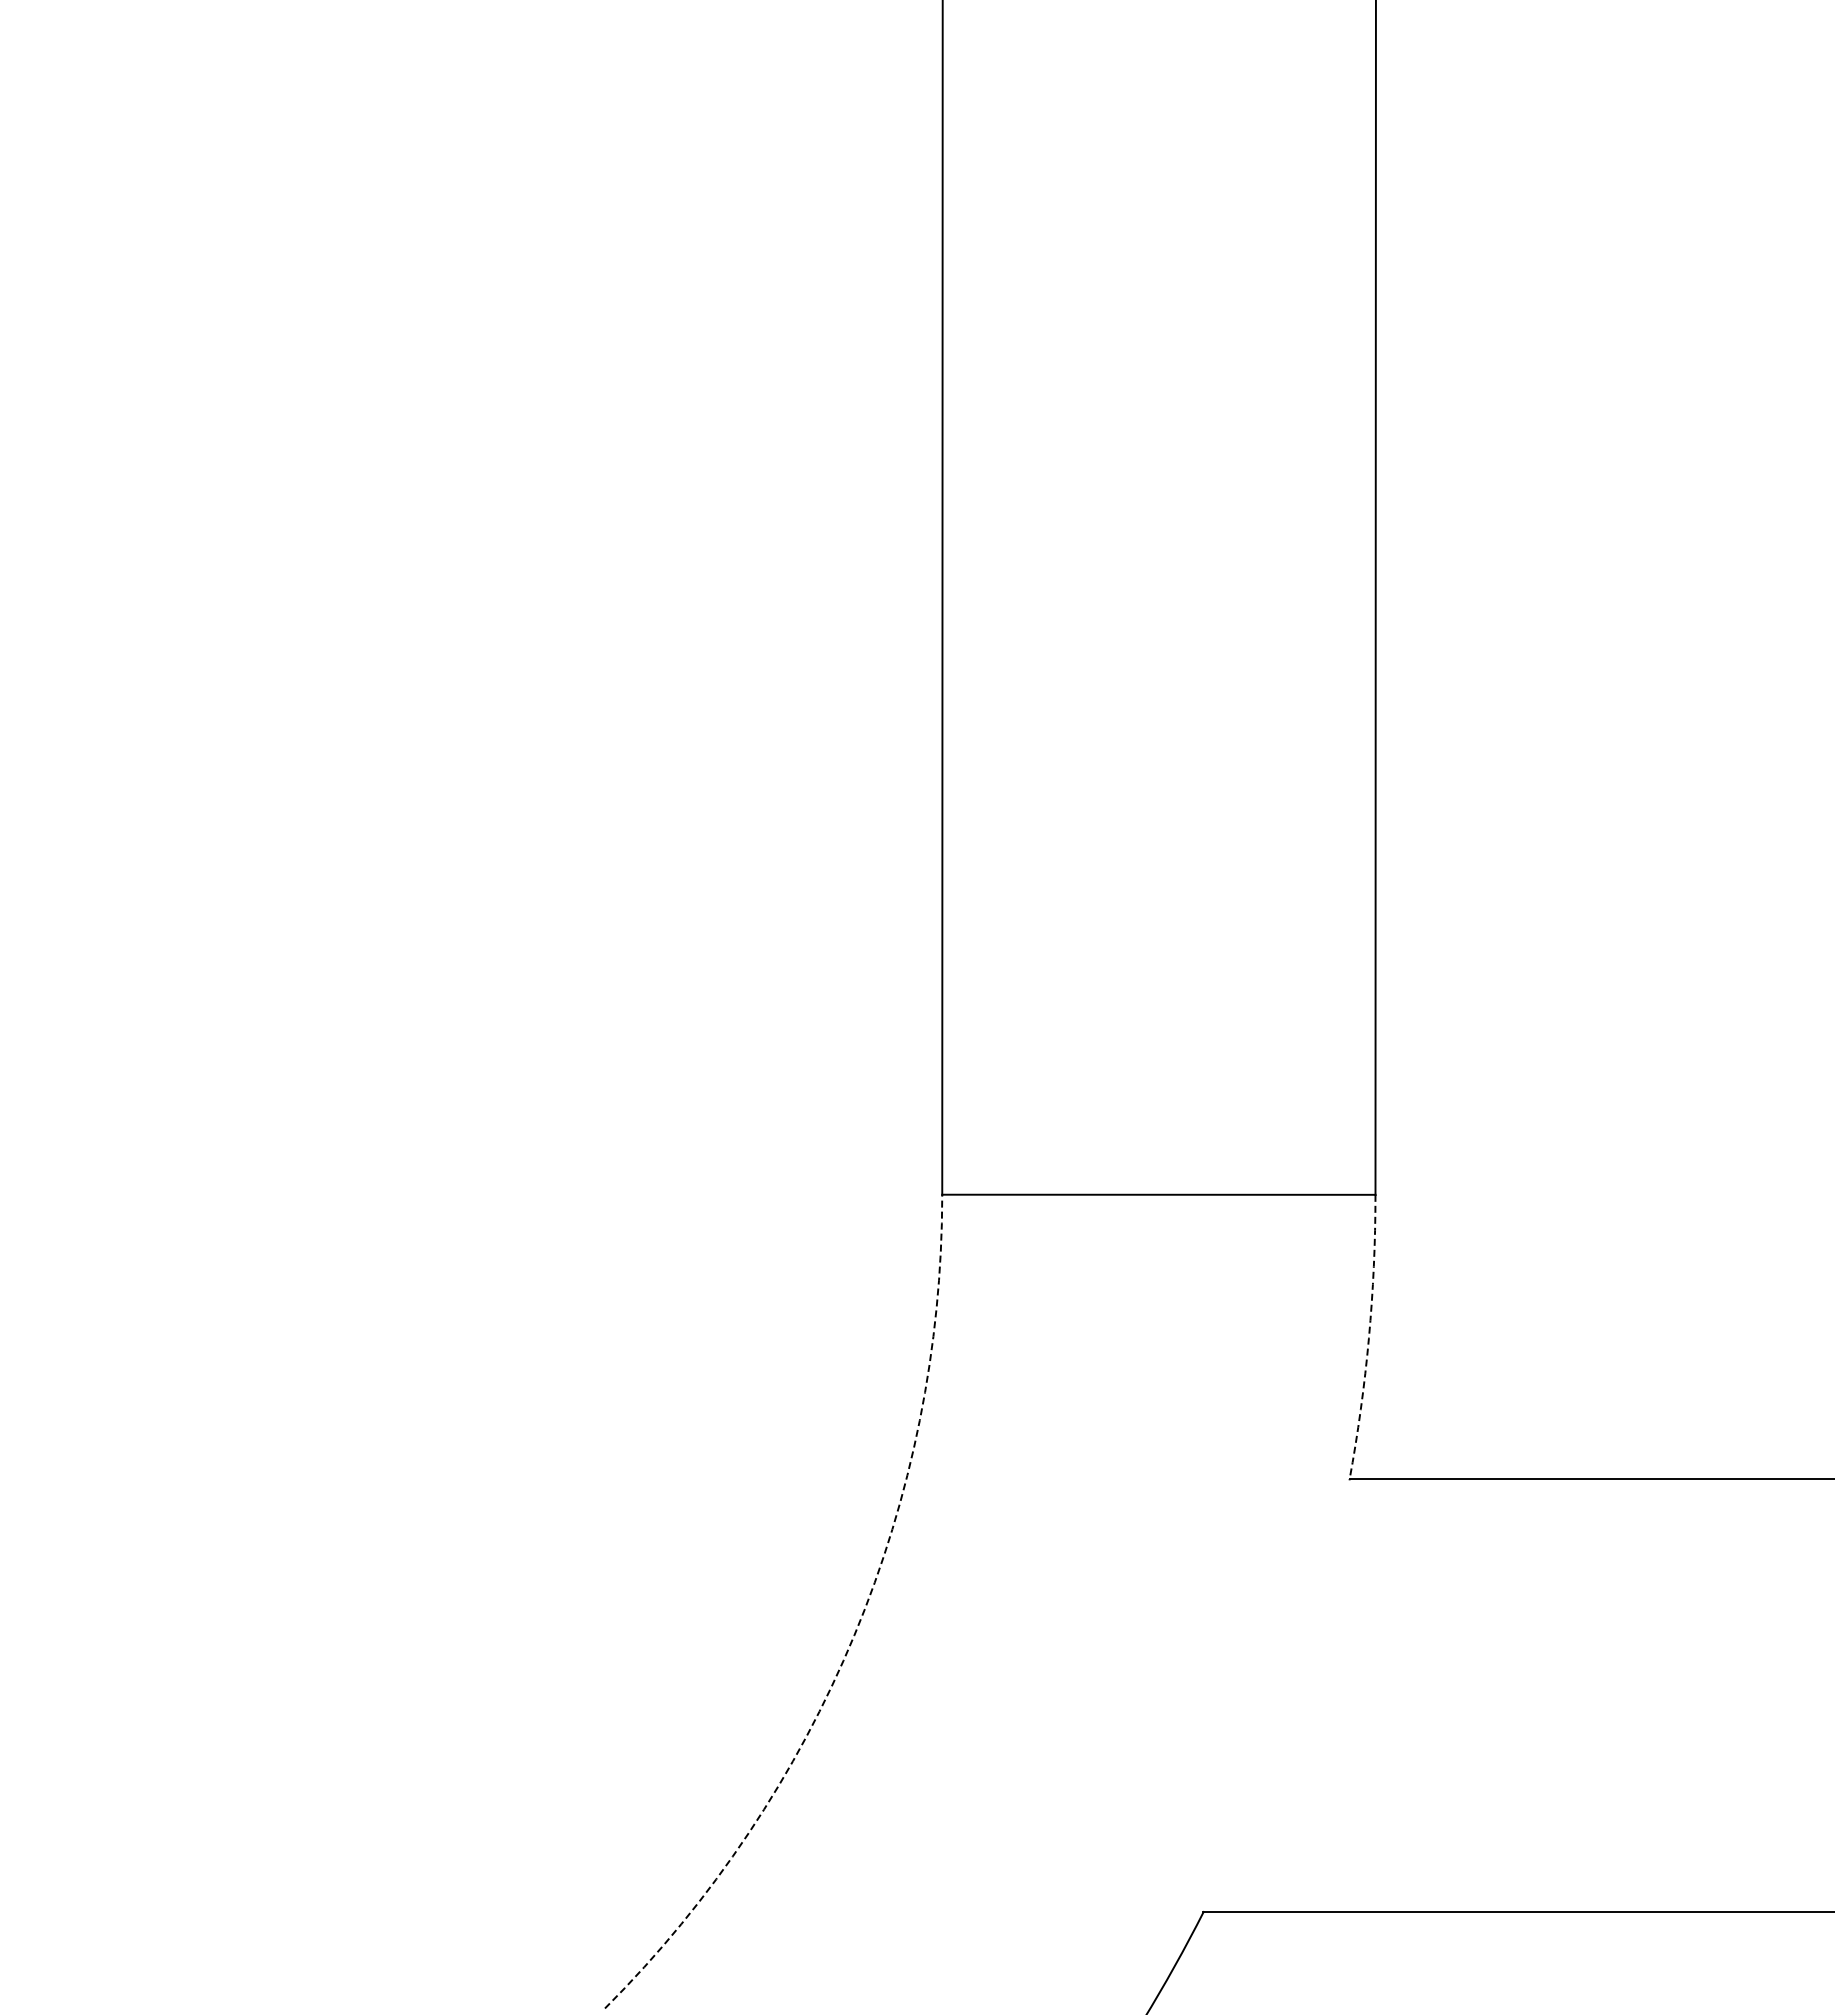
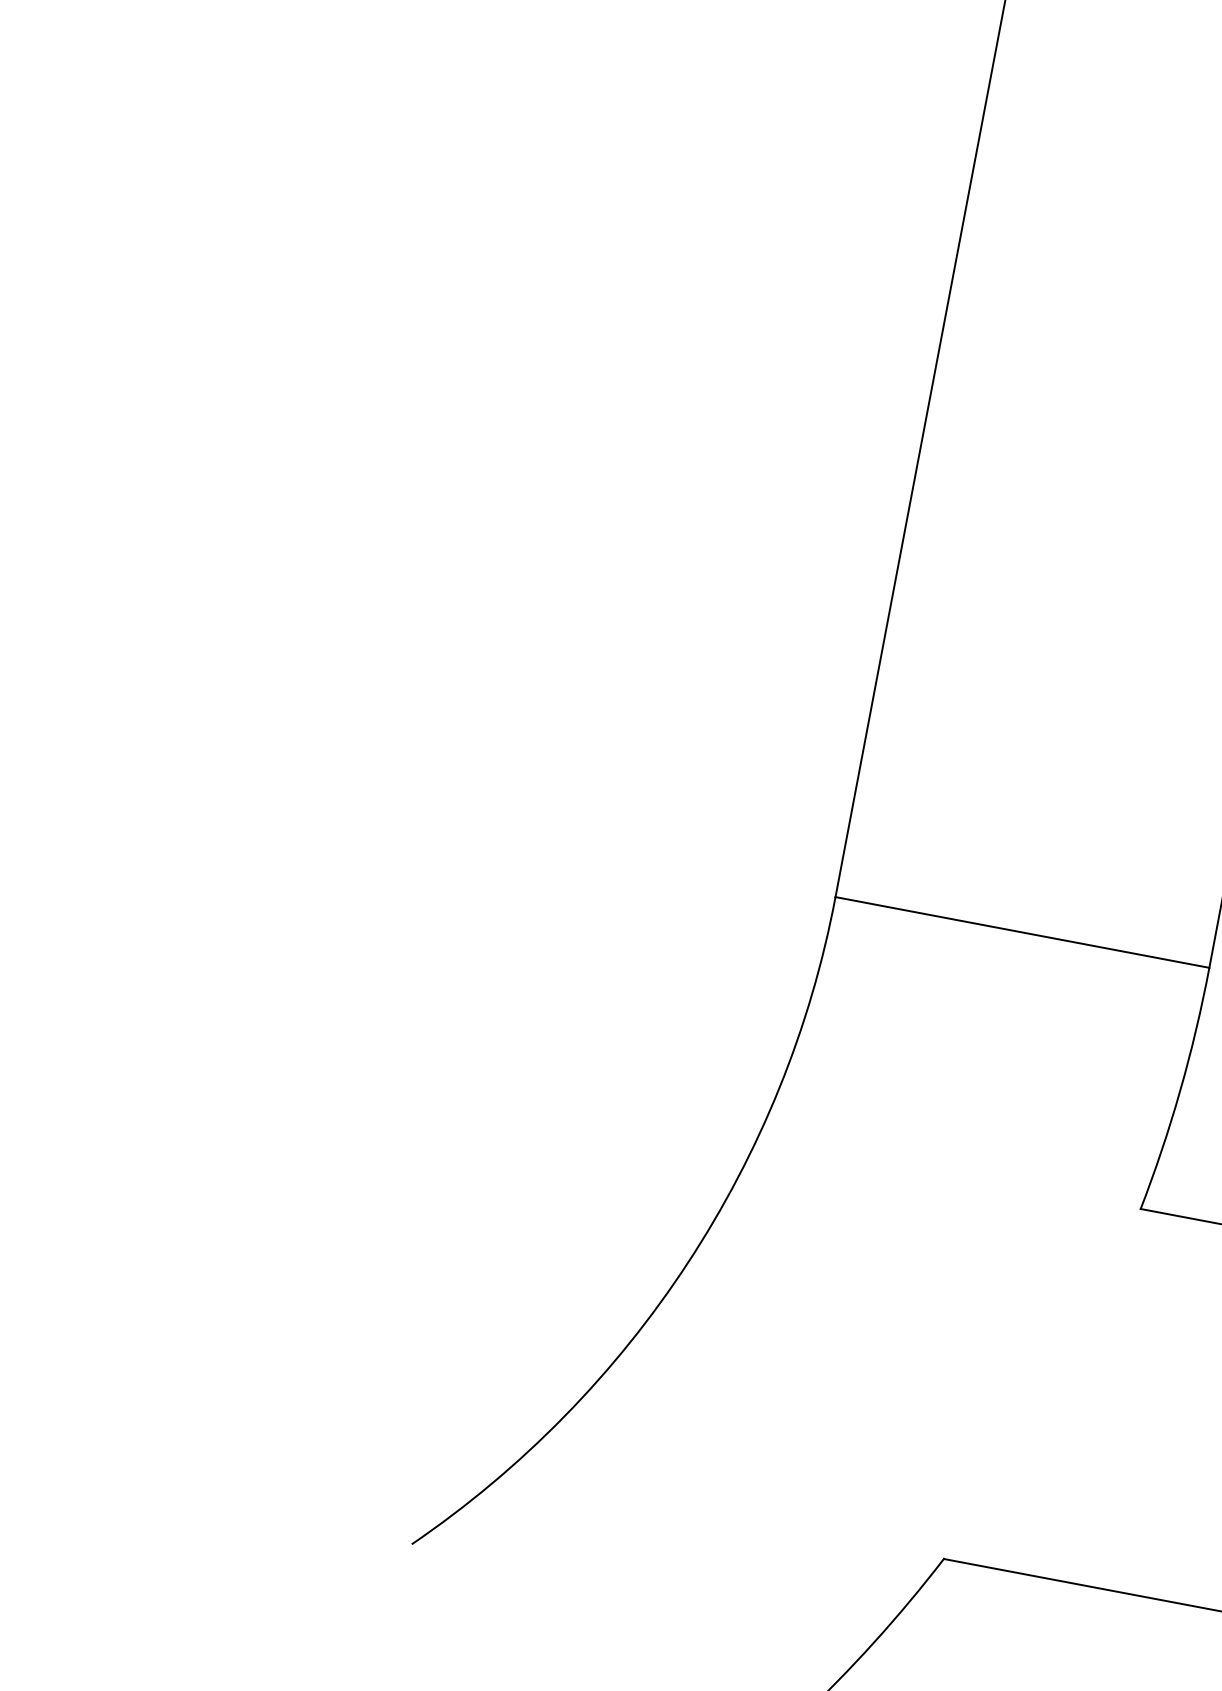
arc: (1368, 1338) -> (1179, 1090), dashed -> solid
arc: (854, 1635) -> (687, 1263), dashed -> solid

